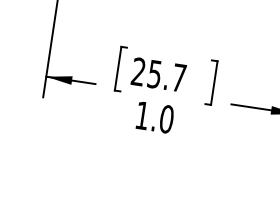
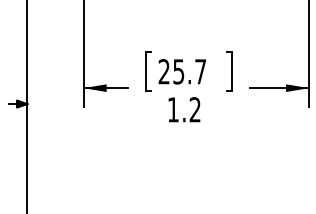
text: (166, 118) -> (194, 109), 1.0 -> 1.2

